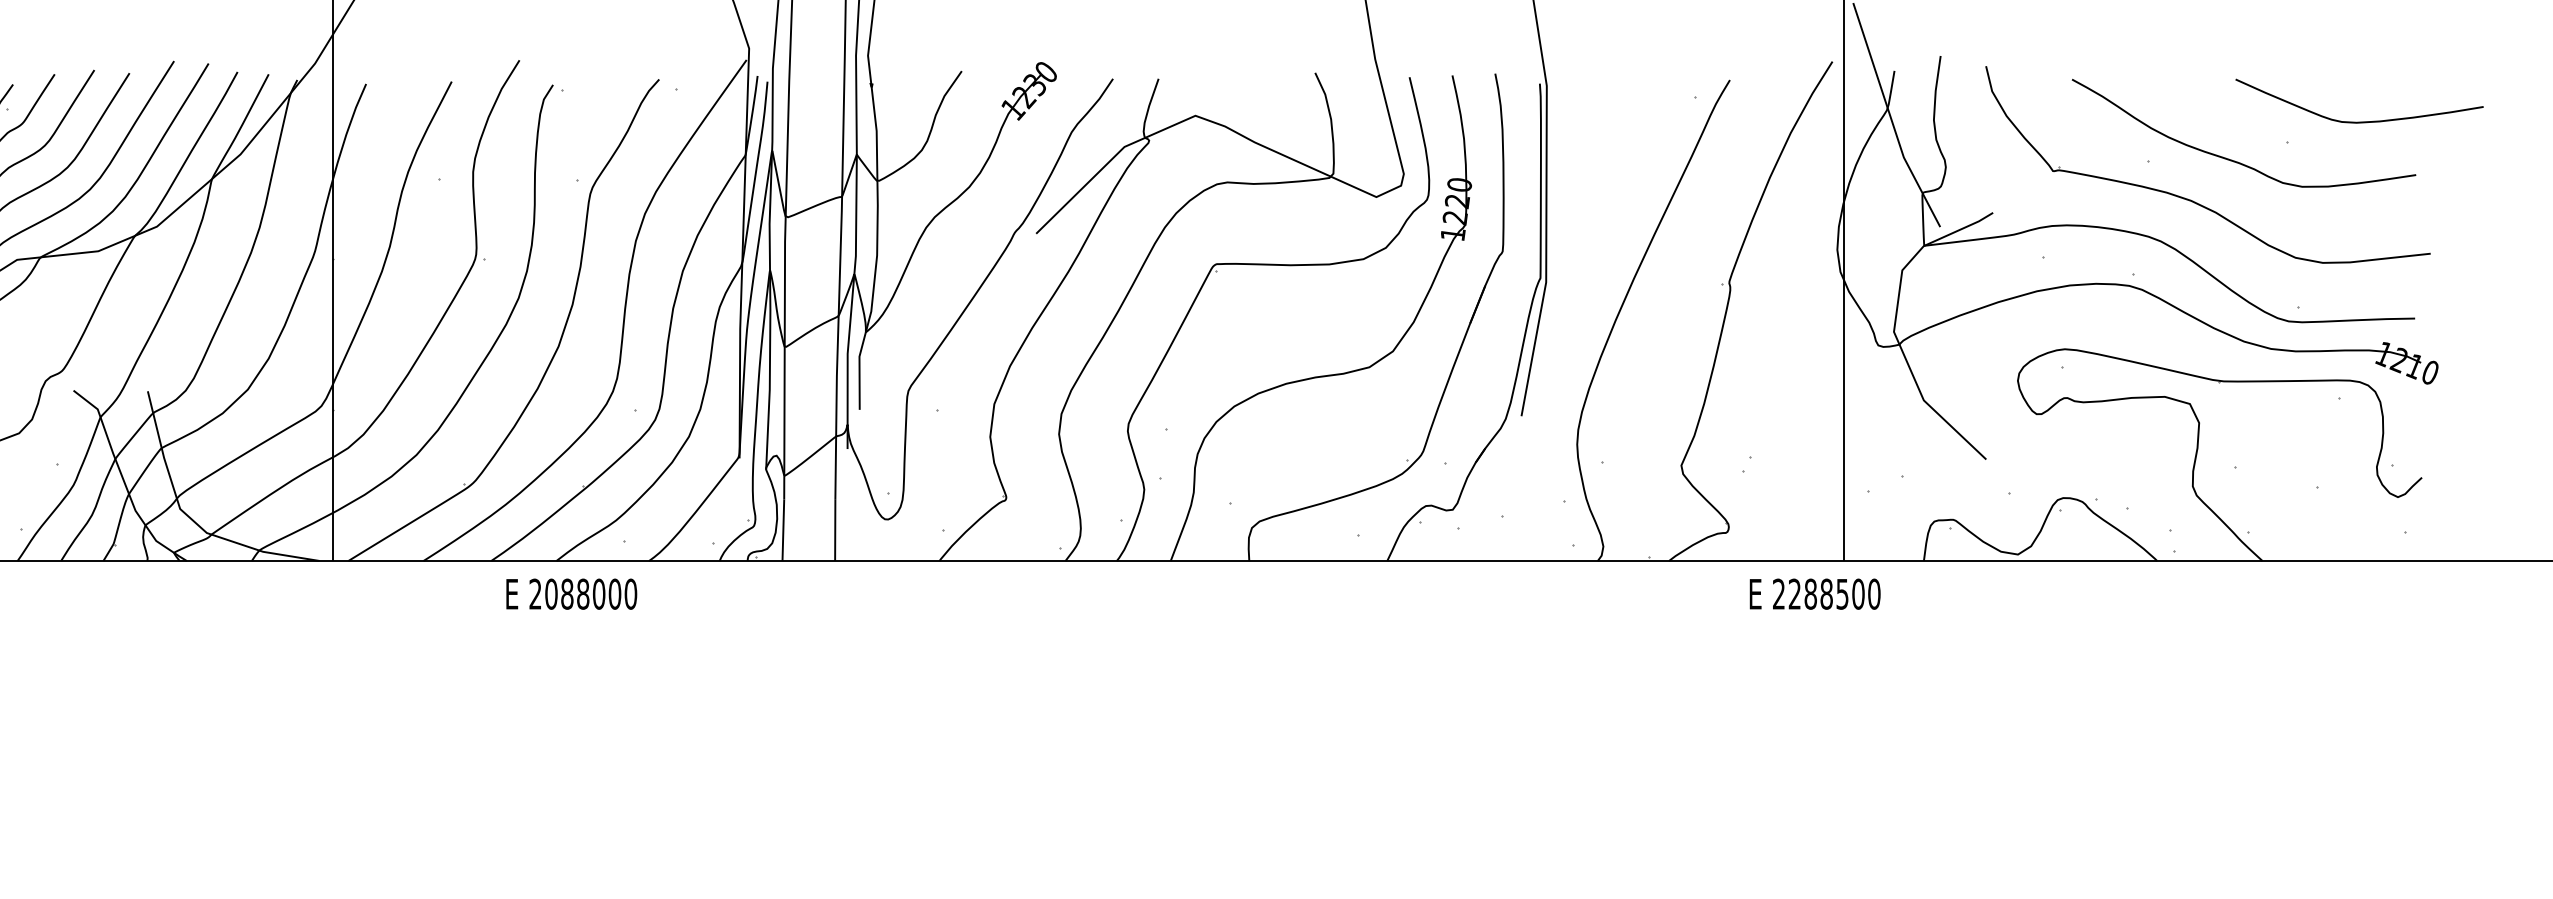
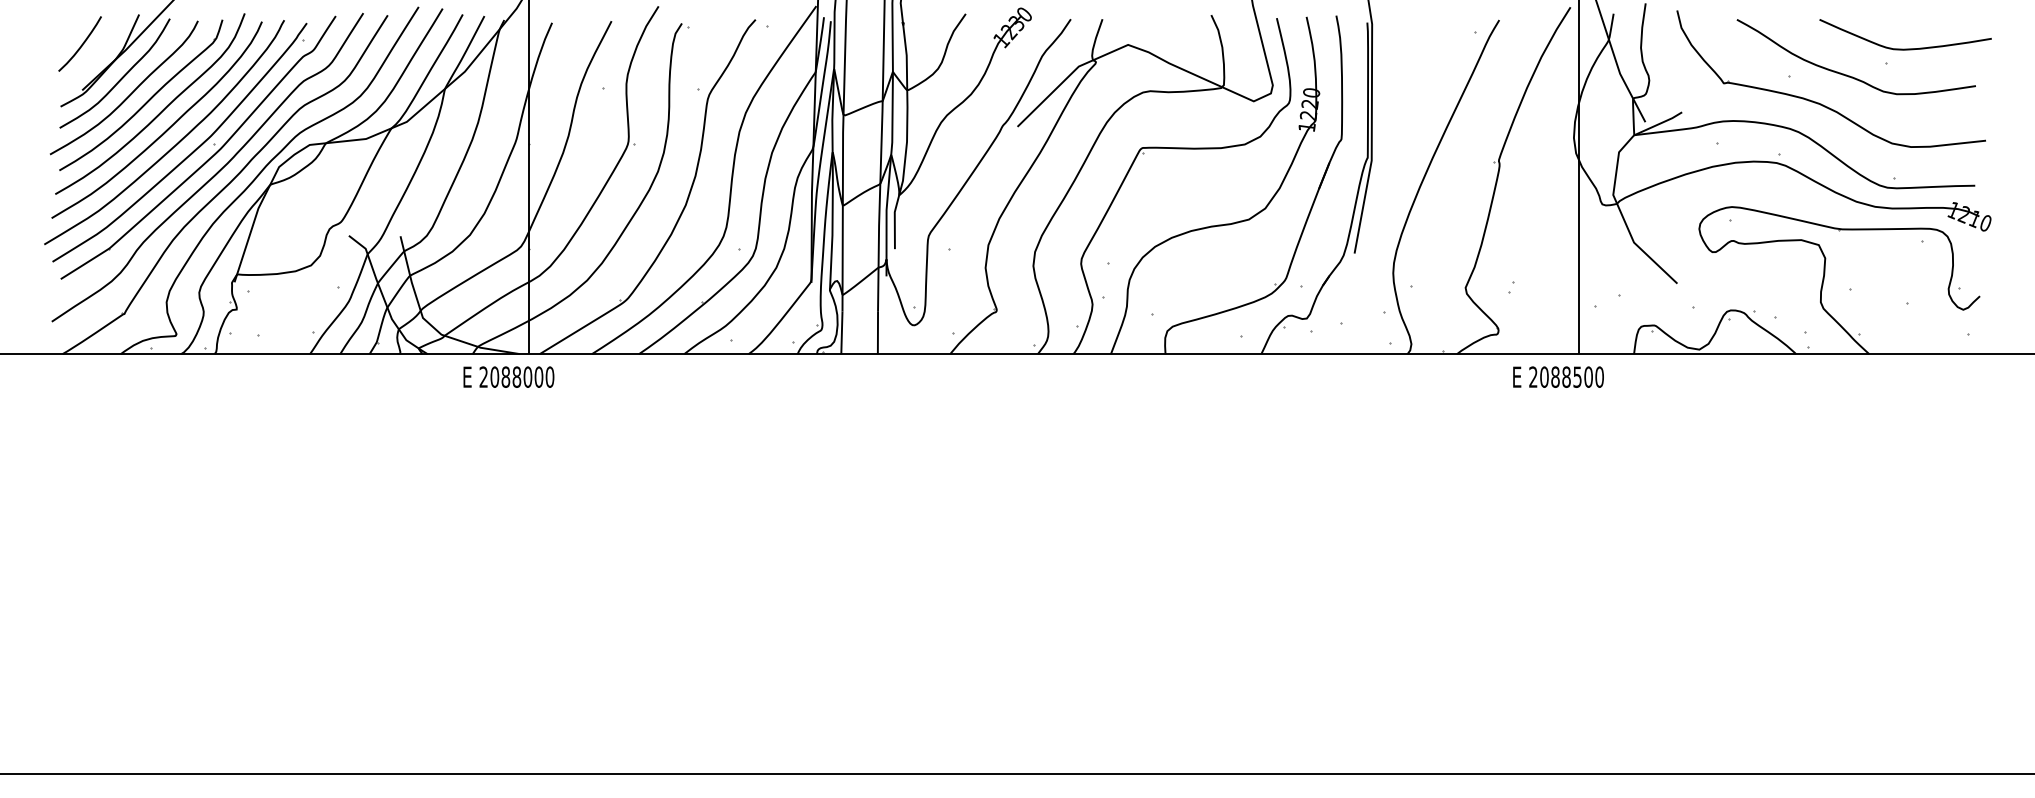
curve: (2359, 120) -> (1905, 48), moved
text: (571, 593) -> (508, 376), moved
text: (1794, 593) -> (1544, 376), 2288500 -> 2088500

